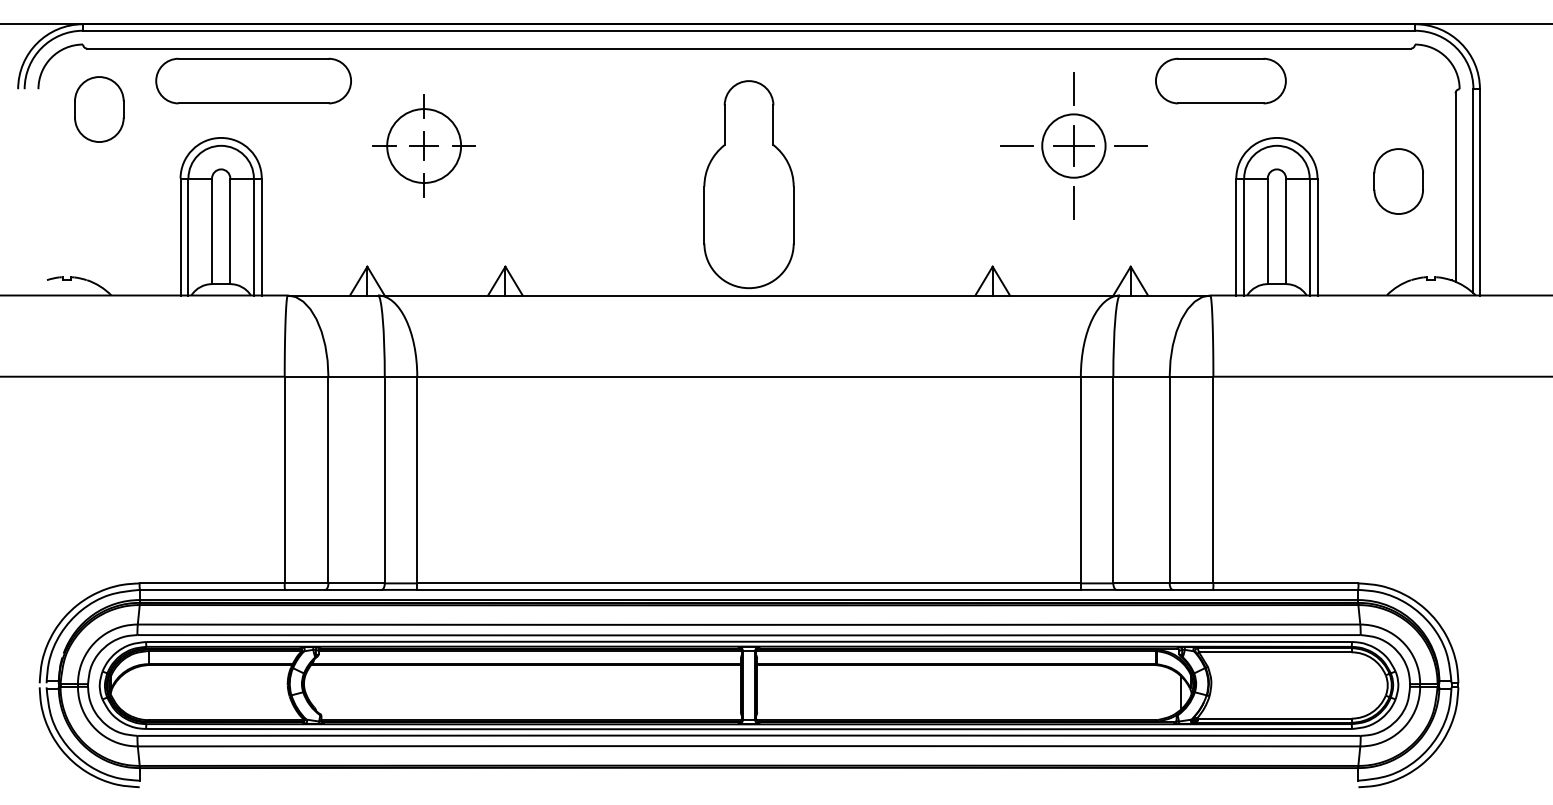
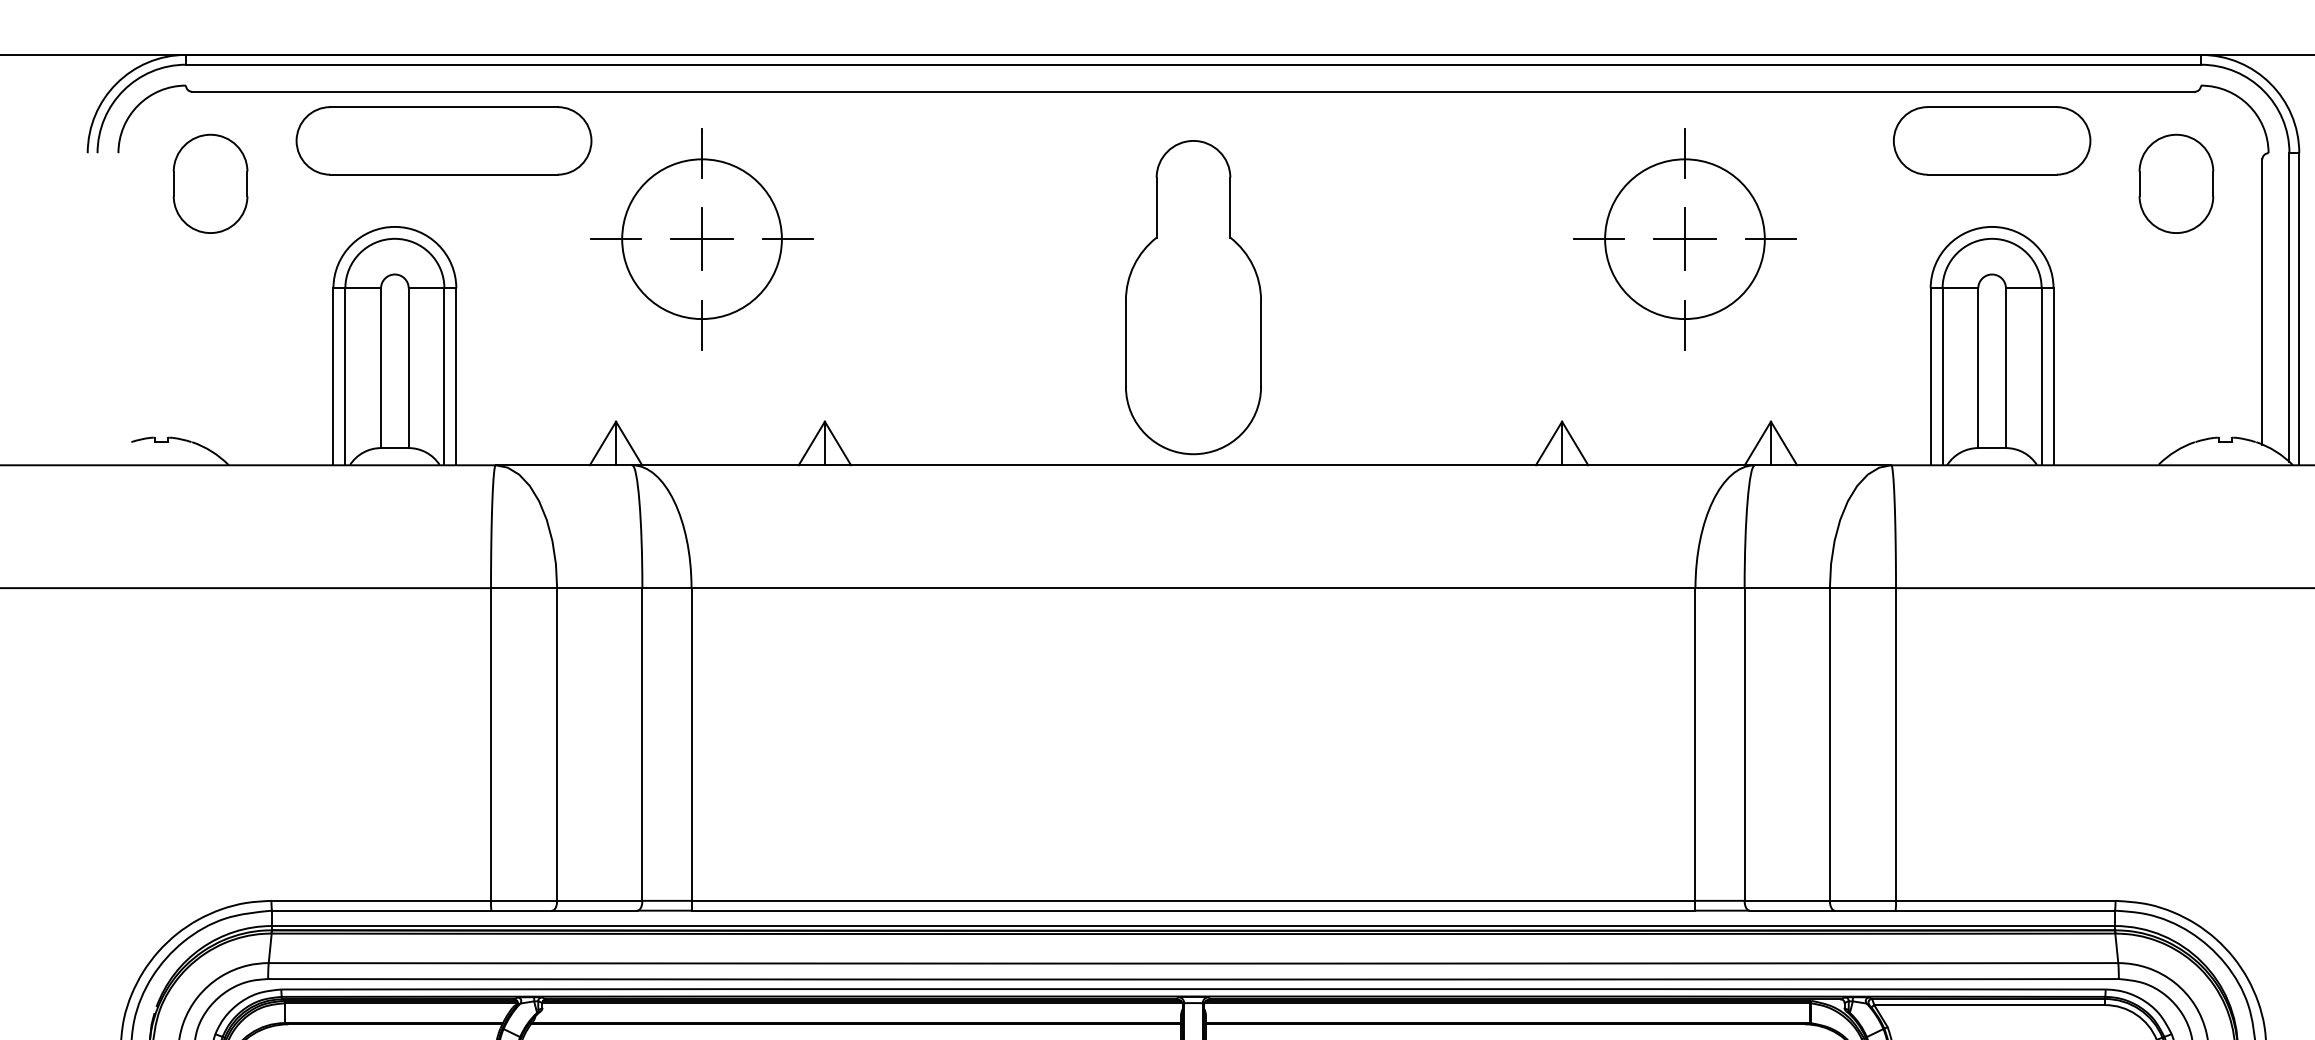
part: (1220, 80) -> (1991, 140), moved
part: (423, 145) -> (700, 238), size x1.43
circle: (1073, 145) -> (1684, 238), size x1.67
part: (1398, 181) -> (2176, 183), moved

